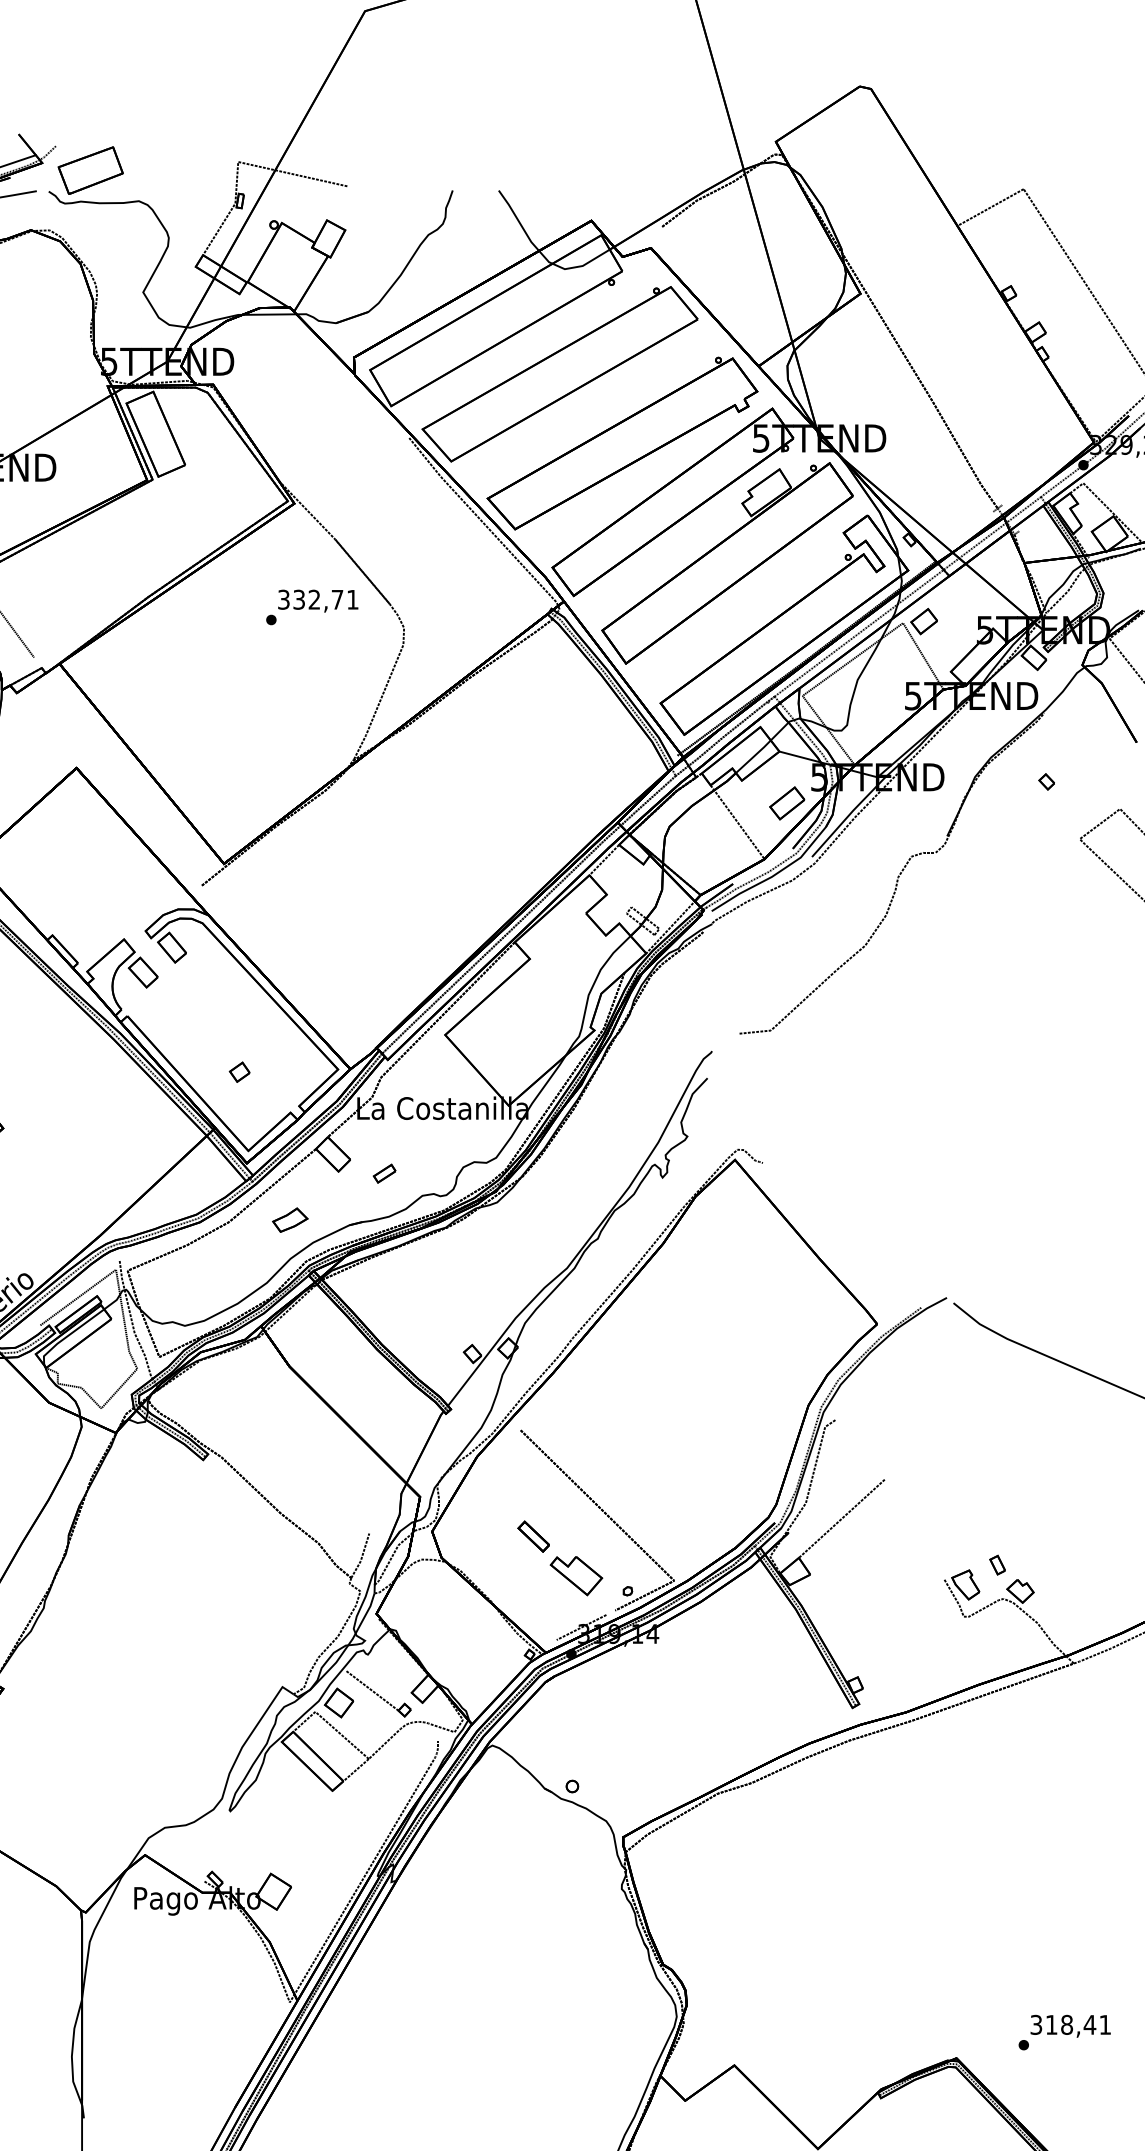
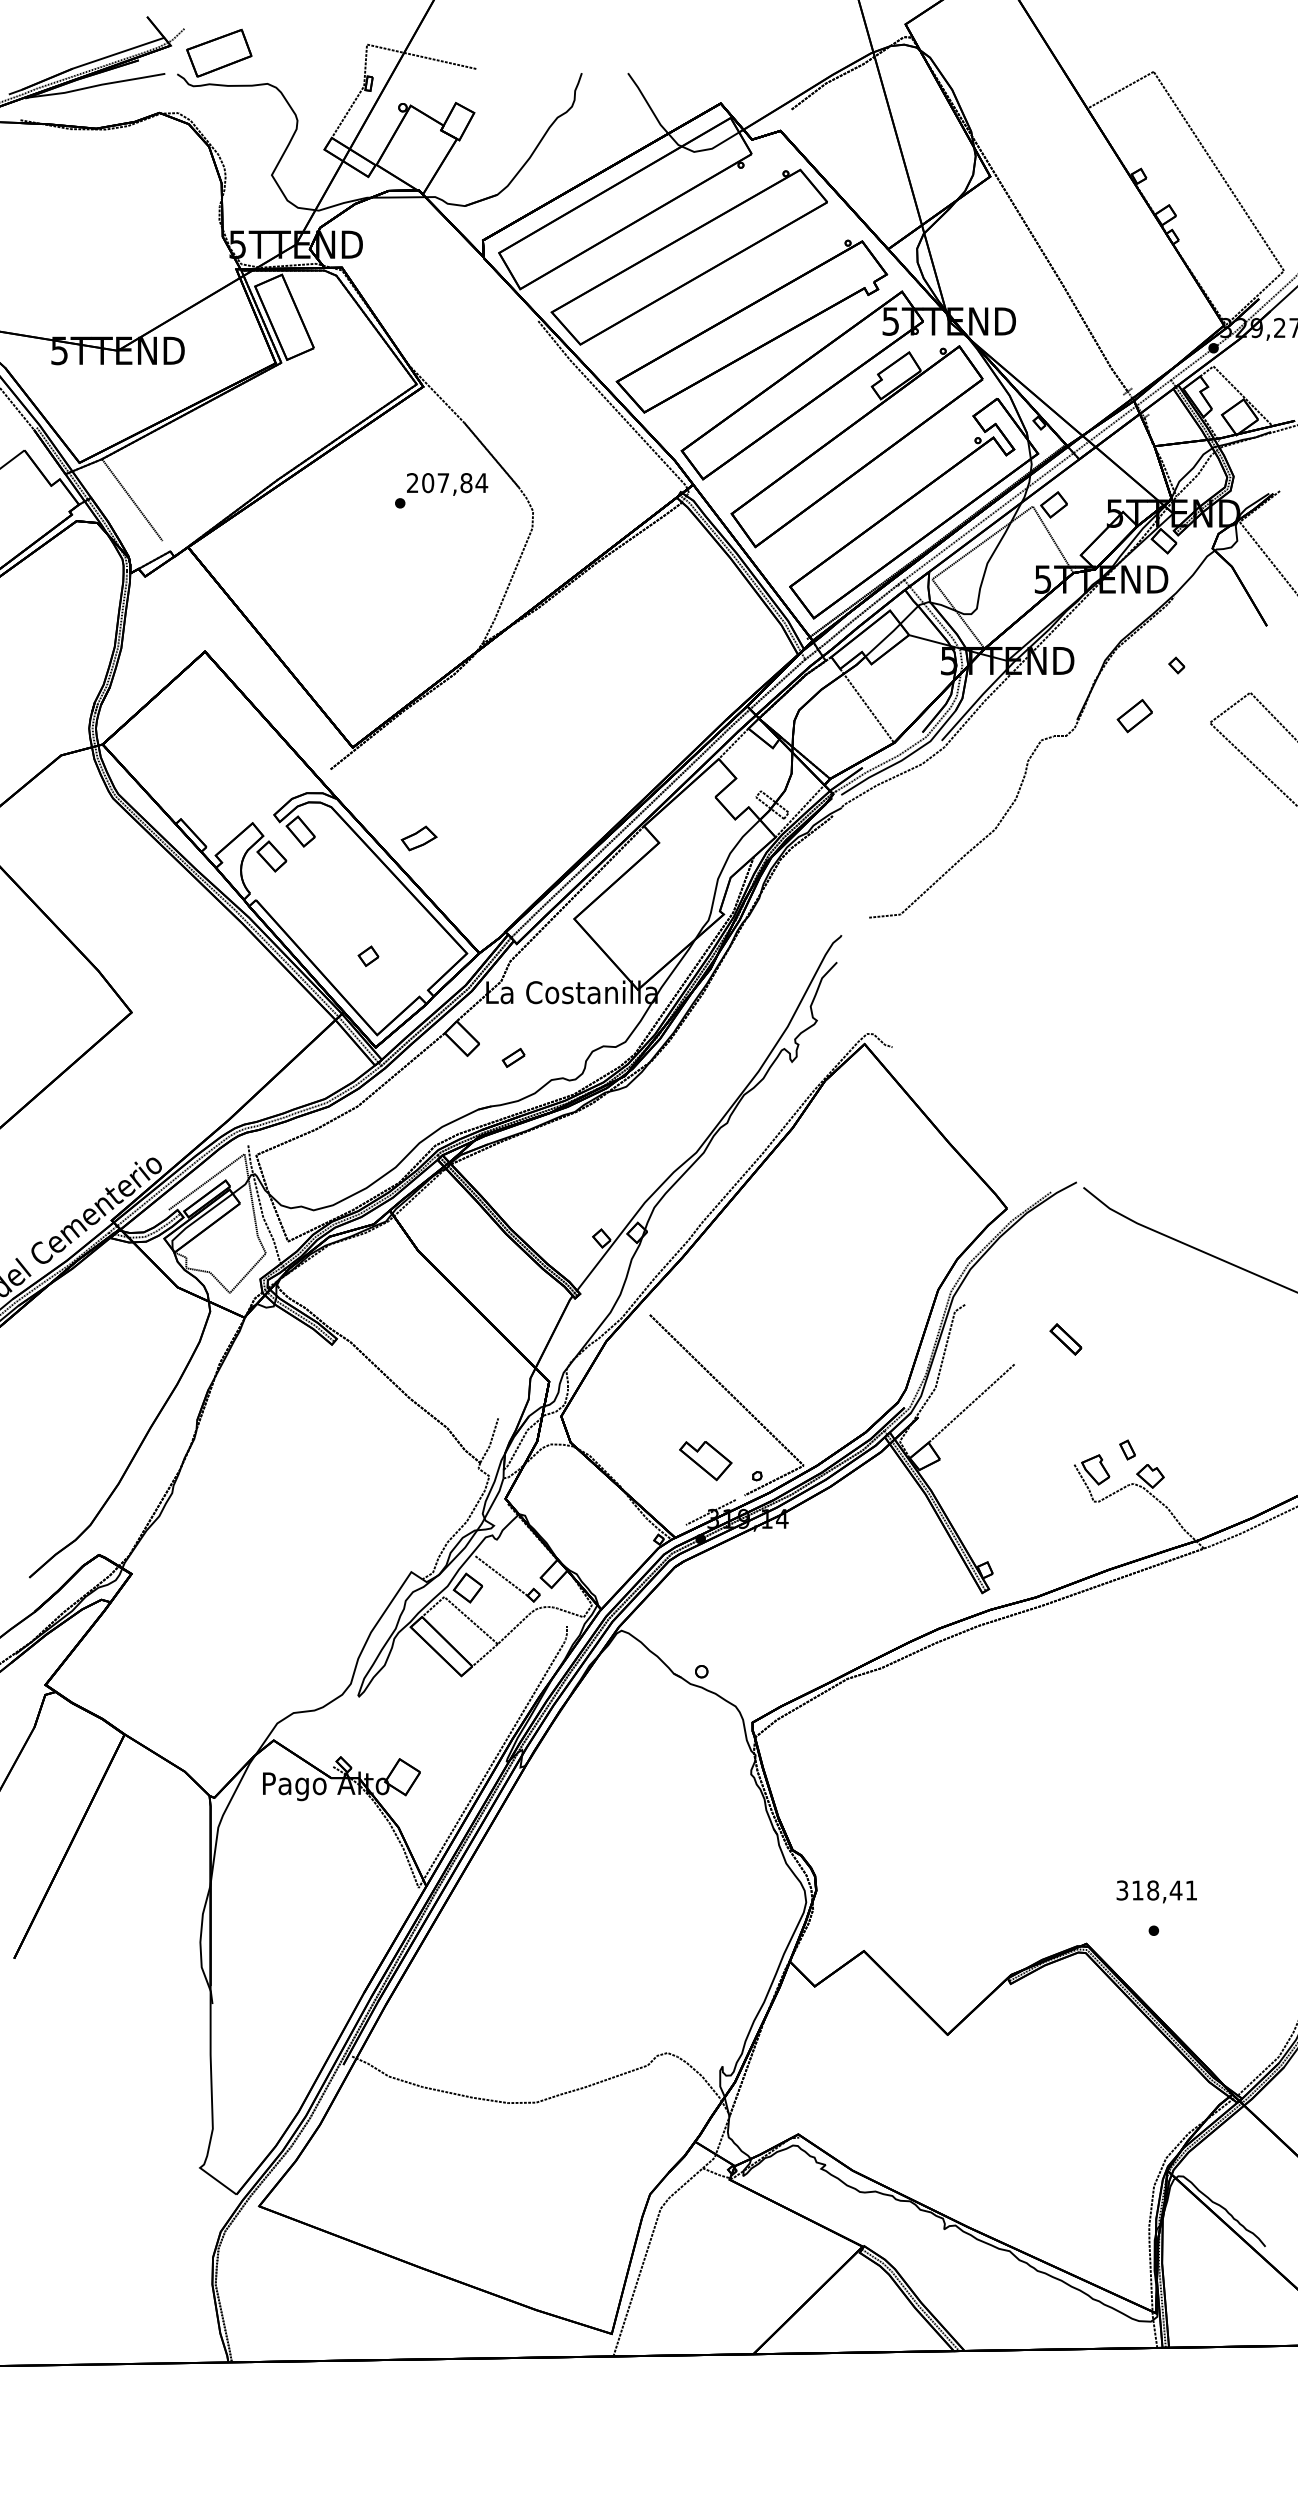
text: (318, 600) -> (447, 483), 332,71 -> 207,84
part: (786, 803) -> (1134, 716), moved
part: (289, 1220) -> (418, 838), moved
part: (533, 1536) -> (1065, 1339), moved
text: (1070, 2025) -> (1156, 1891), moved

